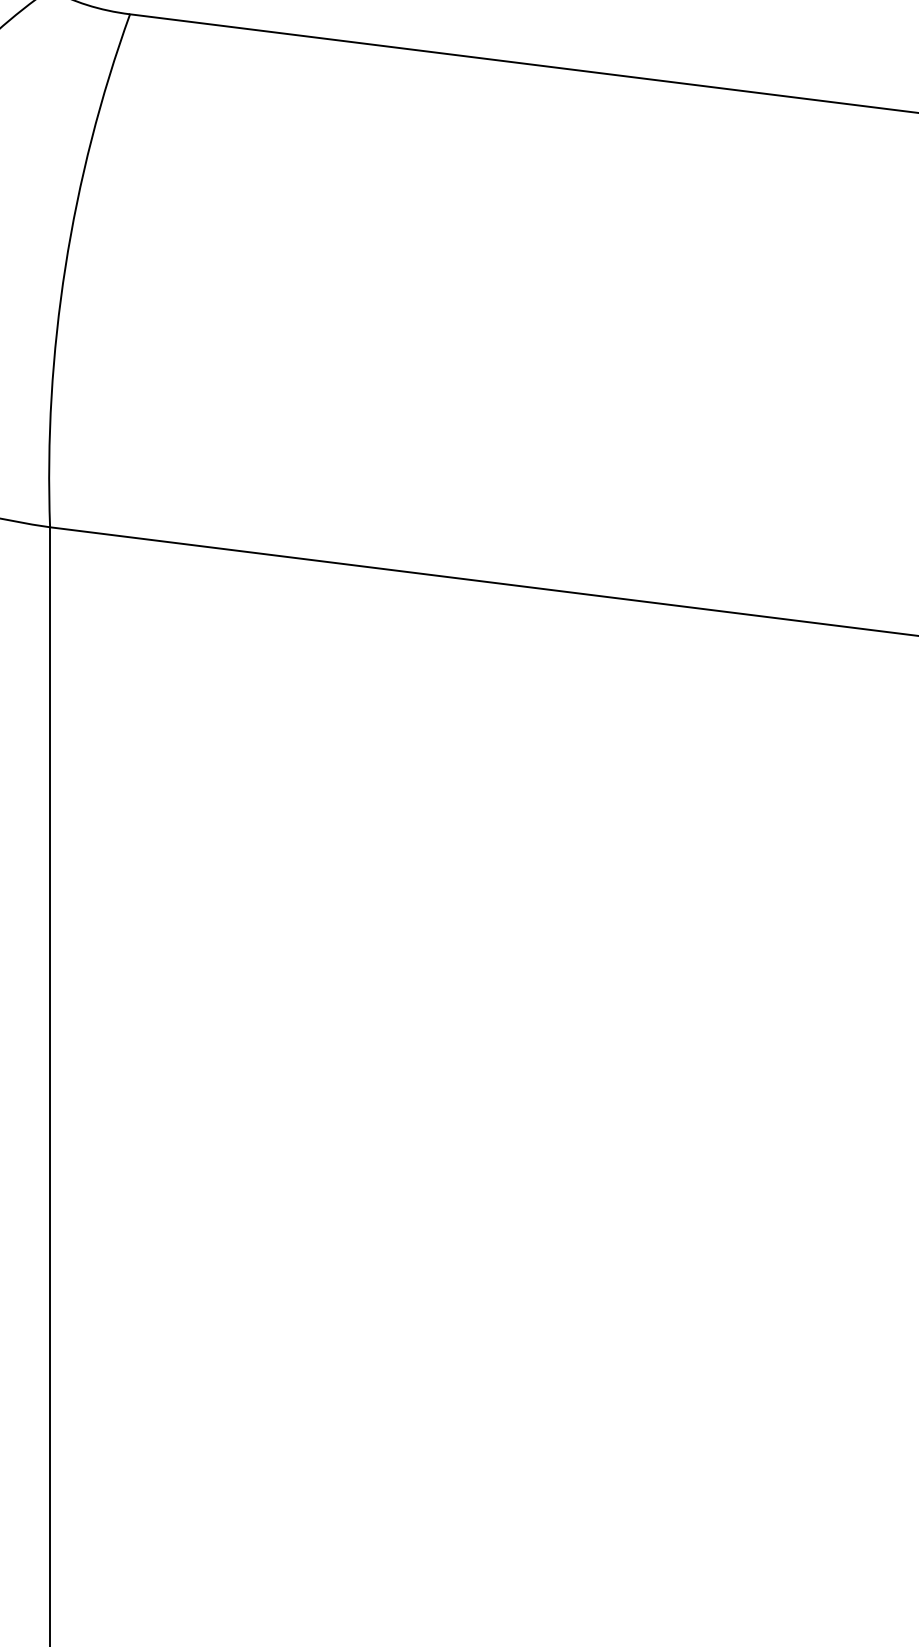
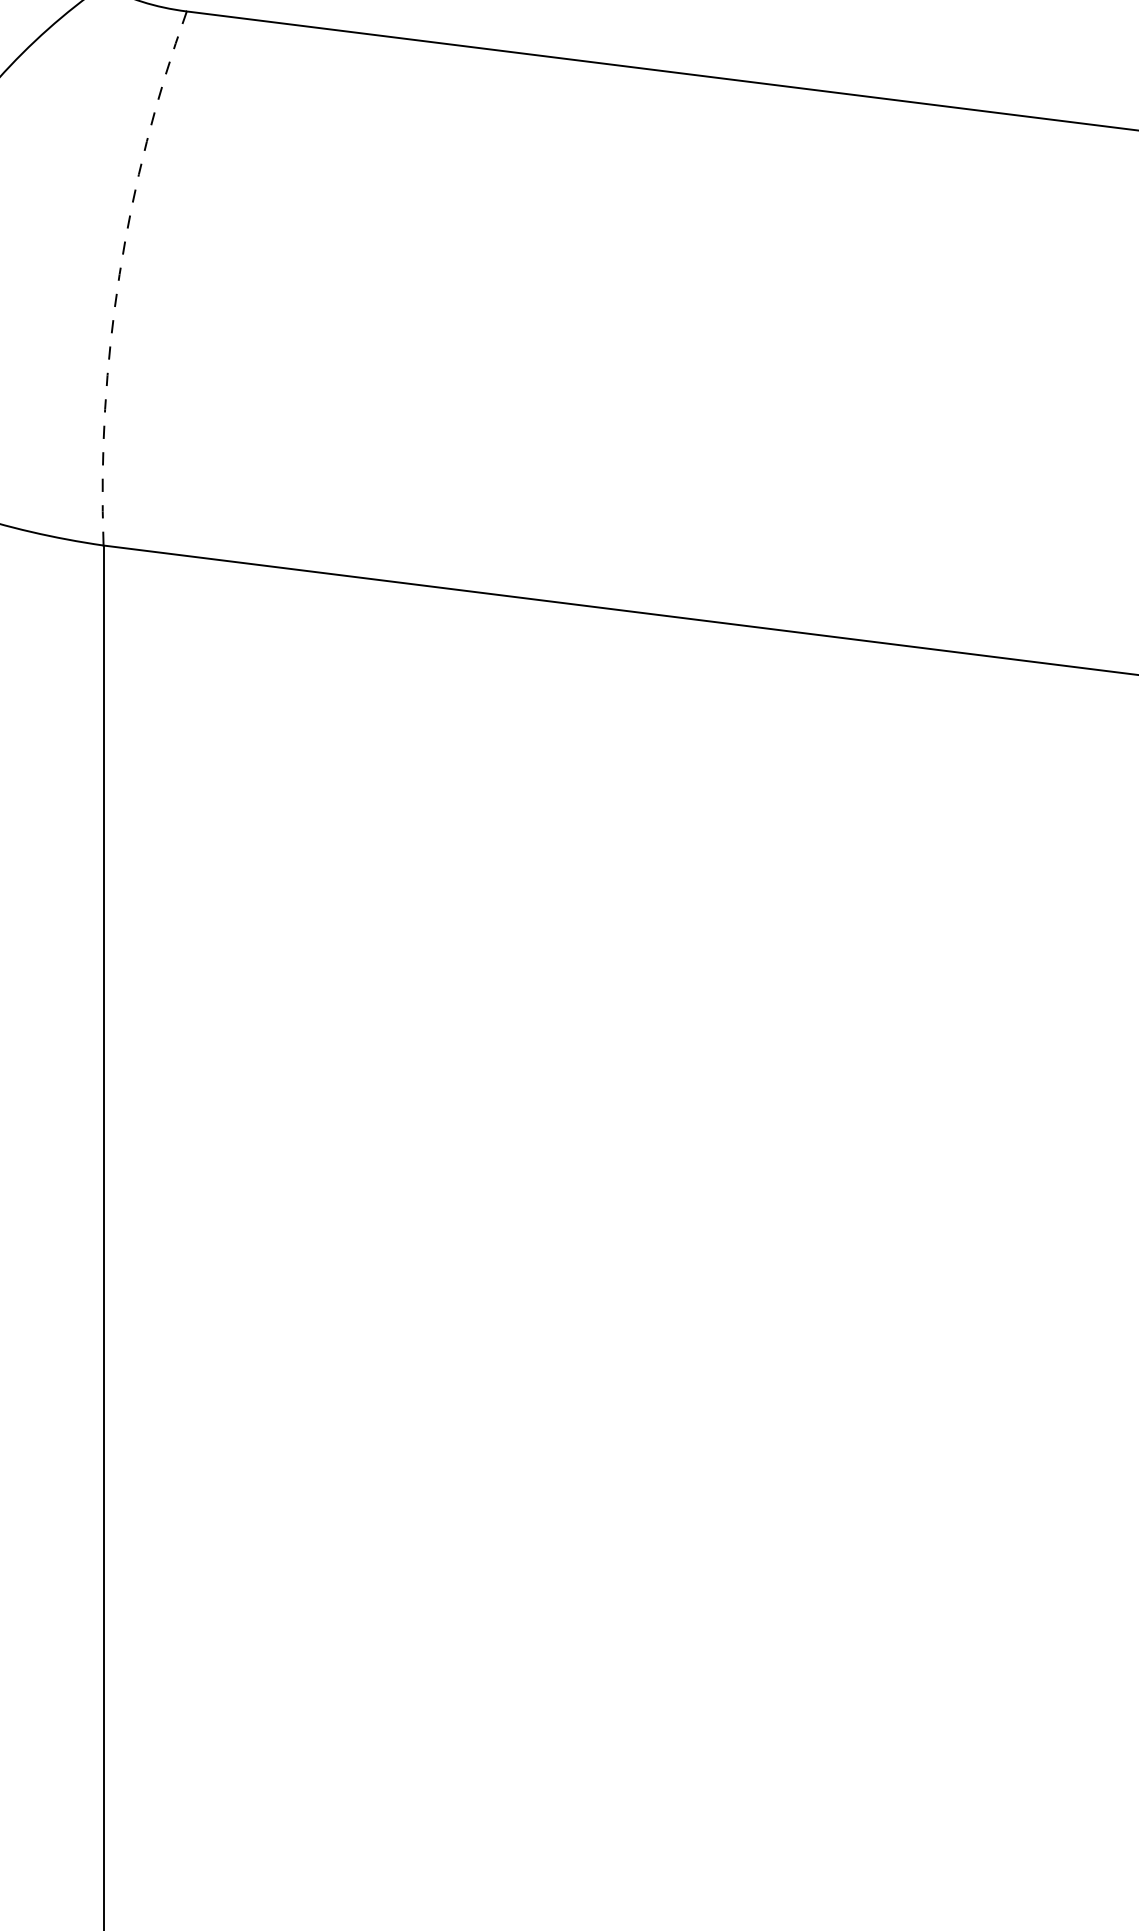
arc: (65, 266) -> (119, 274), solid -> dashed

